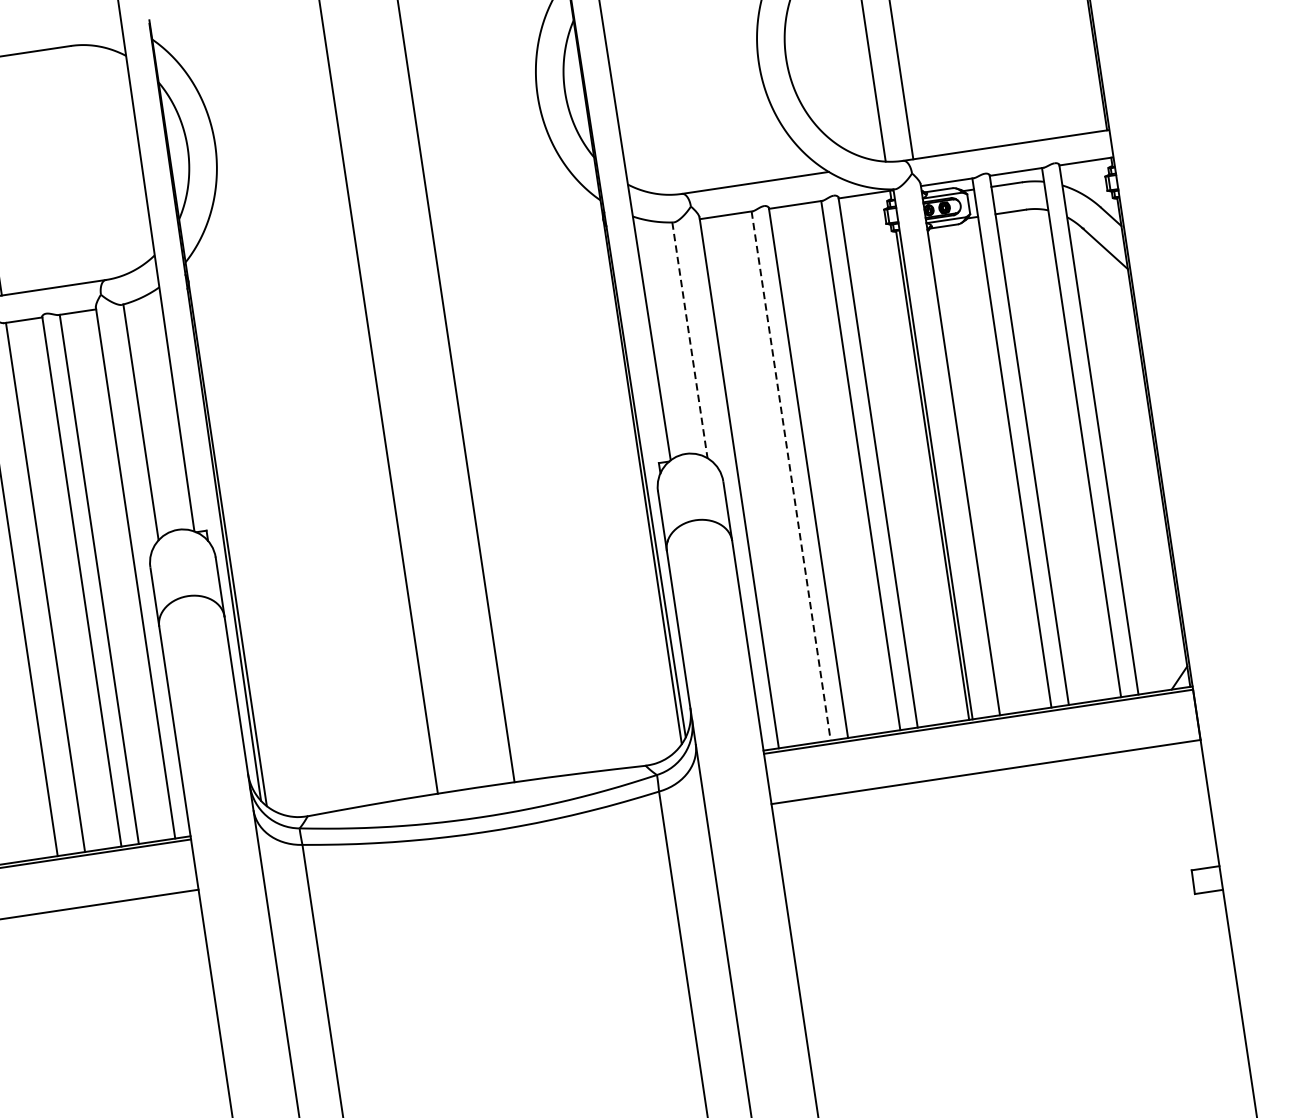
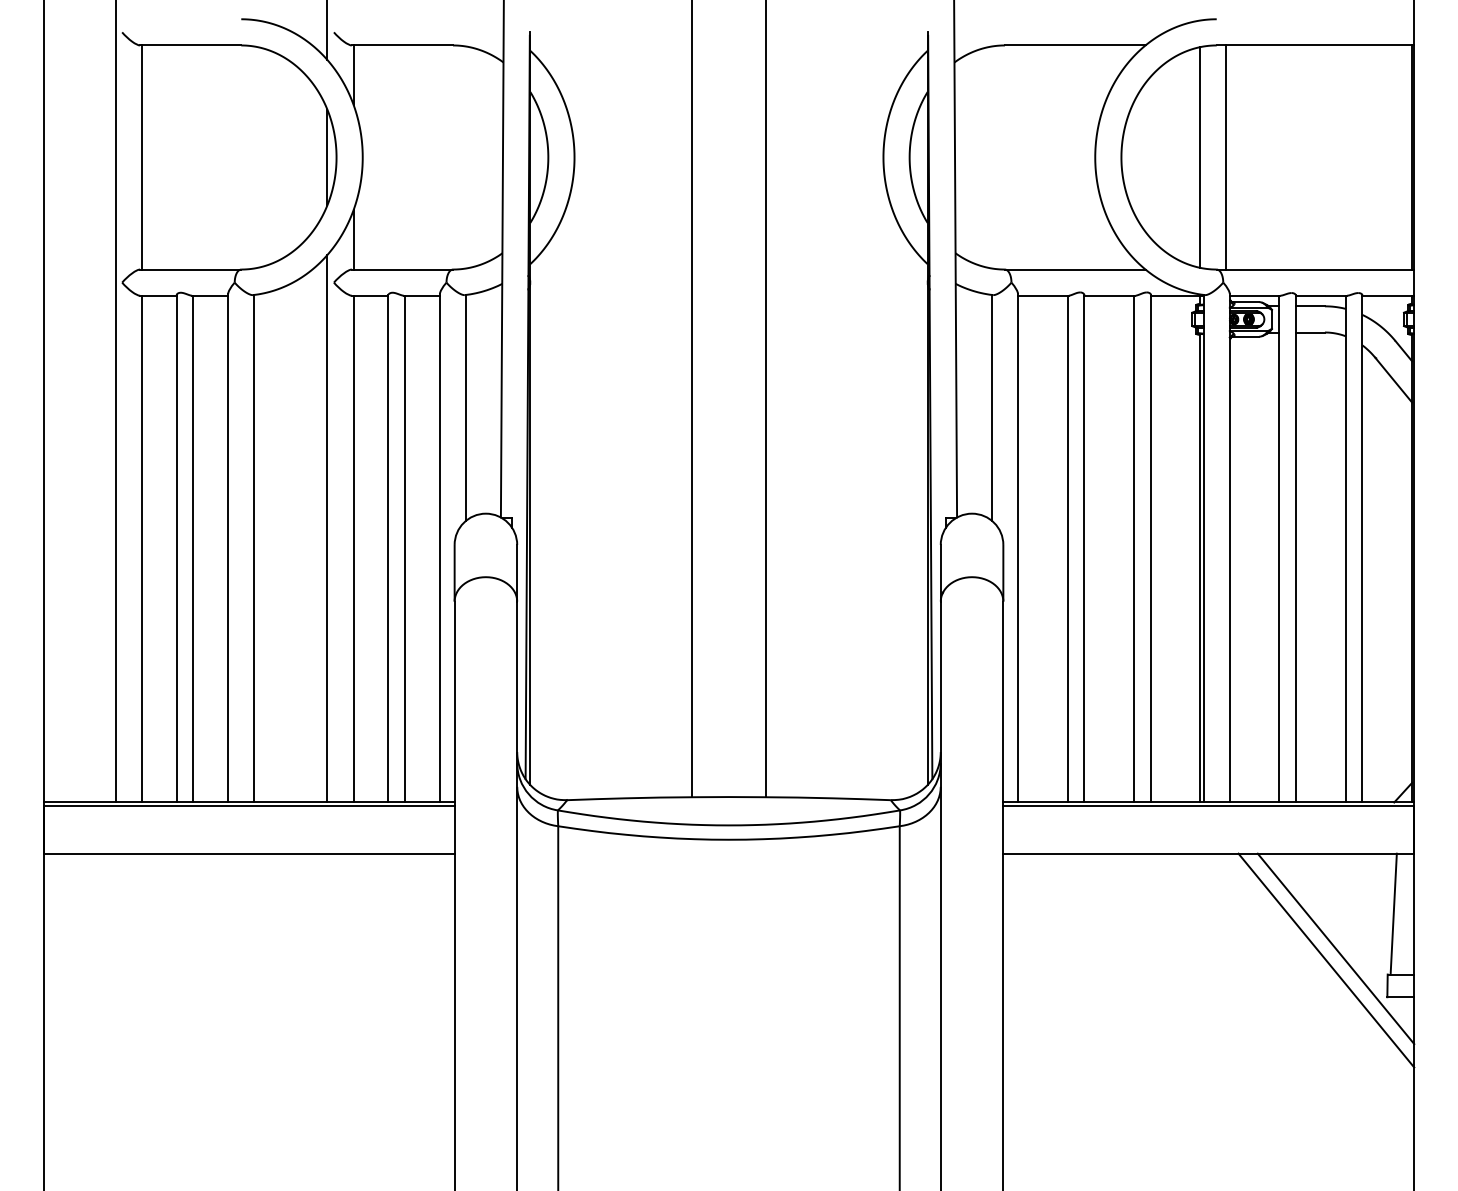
line: (689, 340) -> (991, 407), dashed -> solid
line: (791, 476) -> (1067, 549), dashed -> solid
line: (1188, 805) -> (1393, 913), added
line: (1133, 851) -> (1335, 948), added
line: (1125, 865) -> (1326, 960), added

